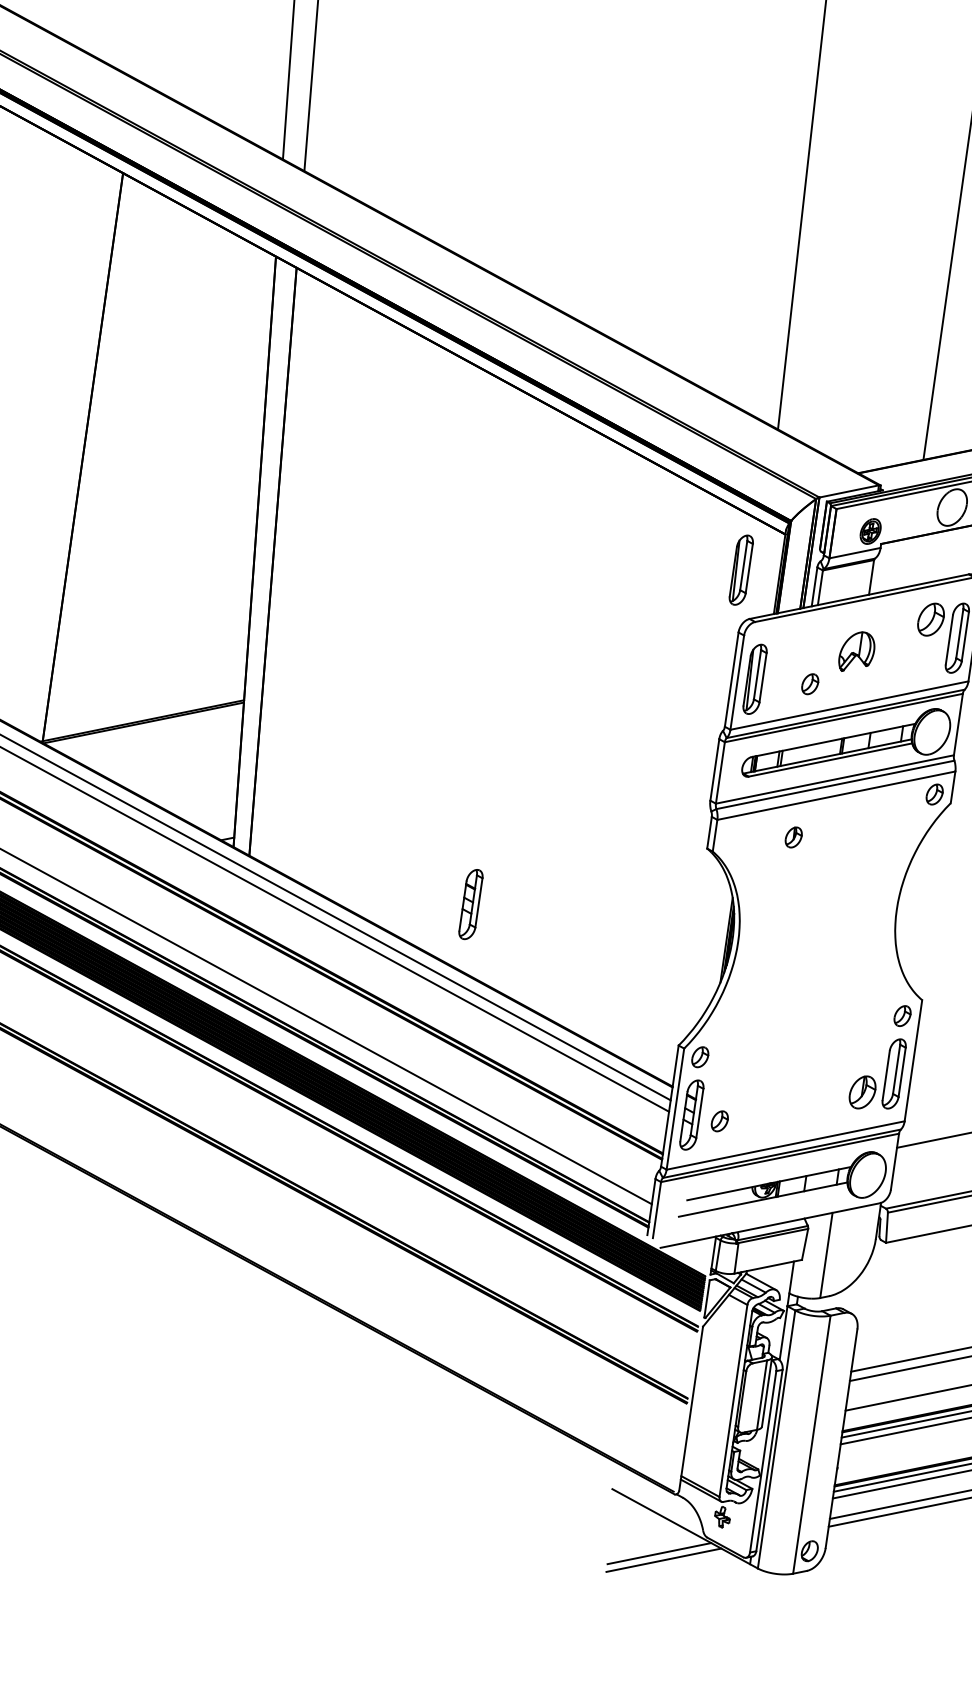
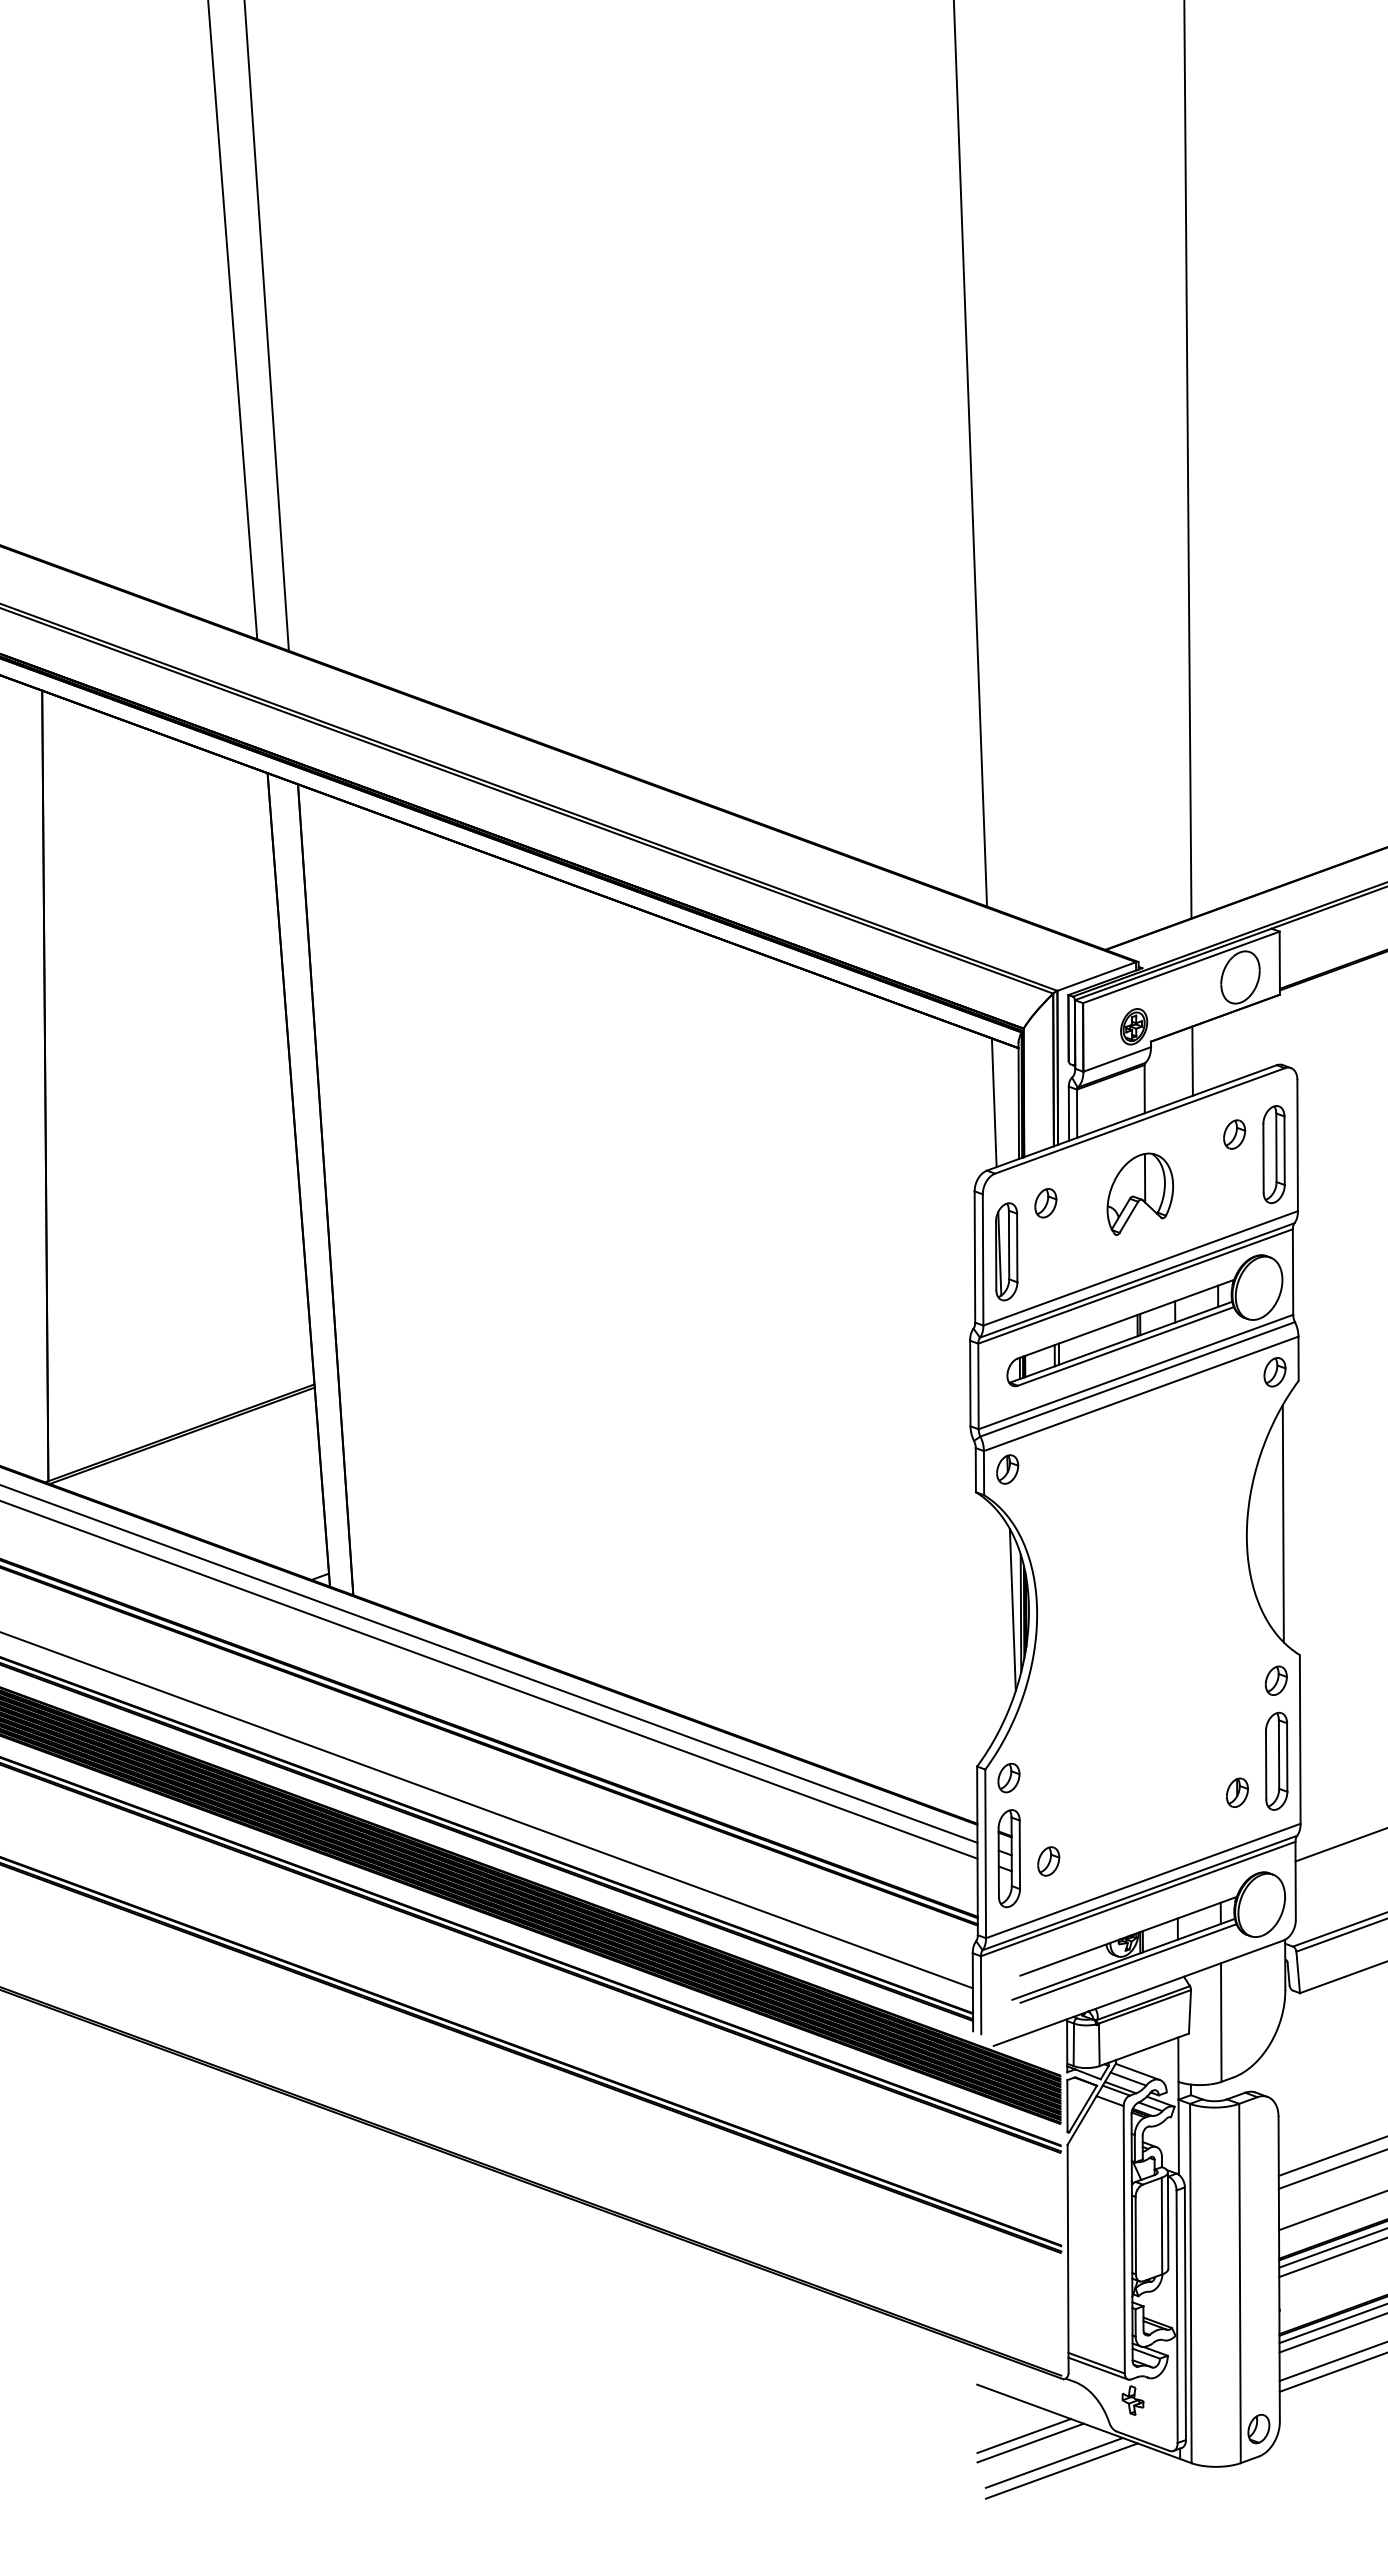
line: (908, 561) -> (1192, 1060), added
part: (741, 569) -> (965, 1105), removed
line: (761, 570) -> (993, 1102), added
part: (931, 619) -> (1234, 1134), size x0.62
part: (856, 651) -> (1139, 1193), size x1.43
part: (809, 684) -> (1045, 1203), moved
part: (793, 837) -> (1007, 1469), moved
line: (923, 903) -> (1282, 1523), added
part: (470, 904) -> (664, 1616), removed
line: (720, 936) -> (1012, 1609), added
part: (862, 1092) -> (1237, 1792), size x0.62
line: (766, 1203) -> (1128, 1963), added
line: (640, 1531) -> (1023, 2436), added
line: (644, 1536) -> (1030, 2442), added

